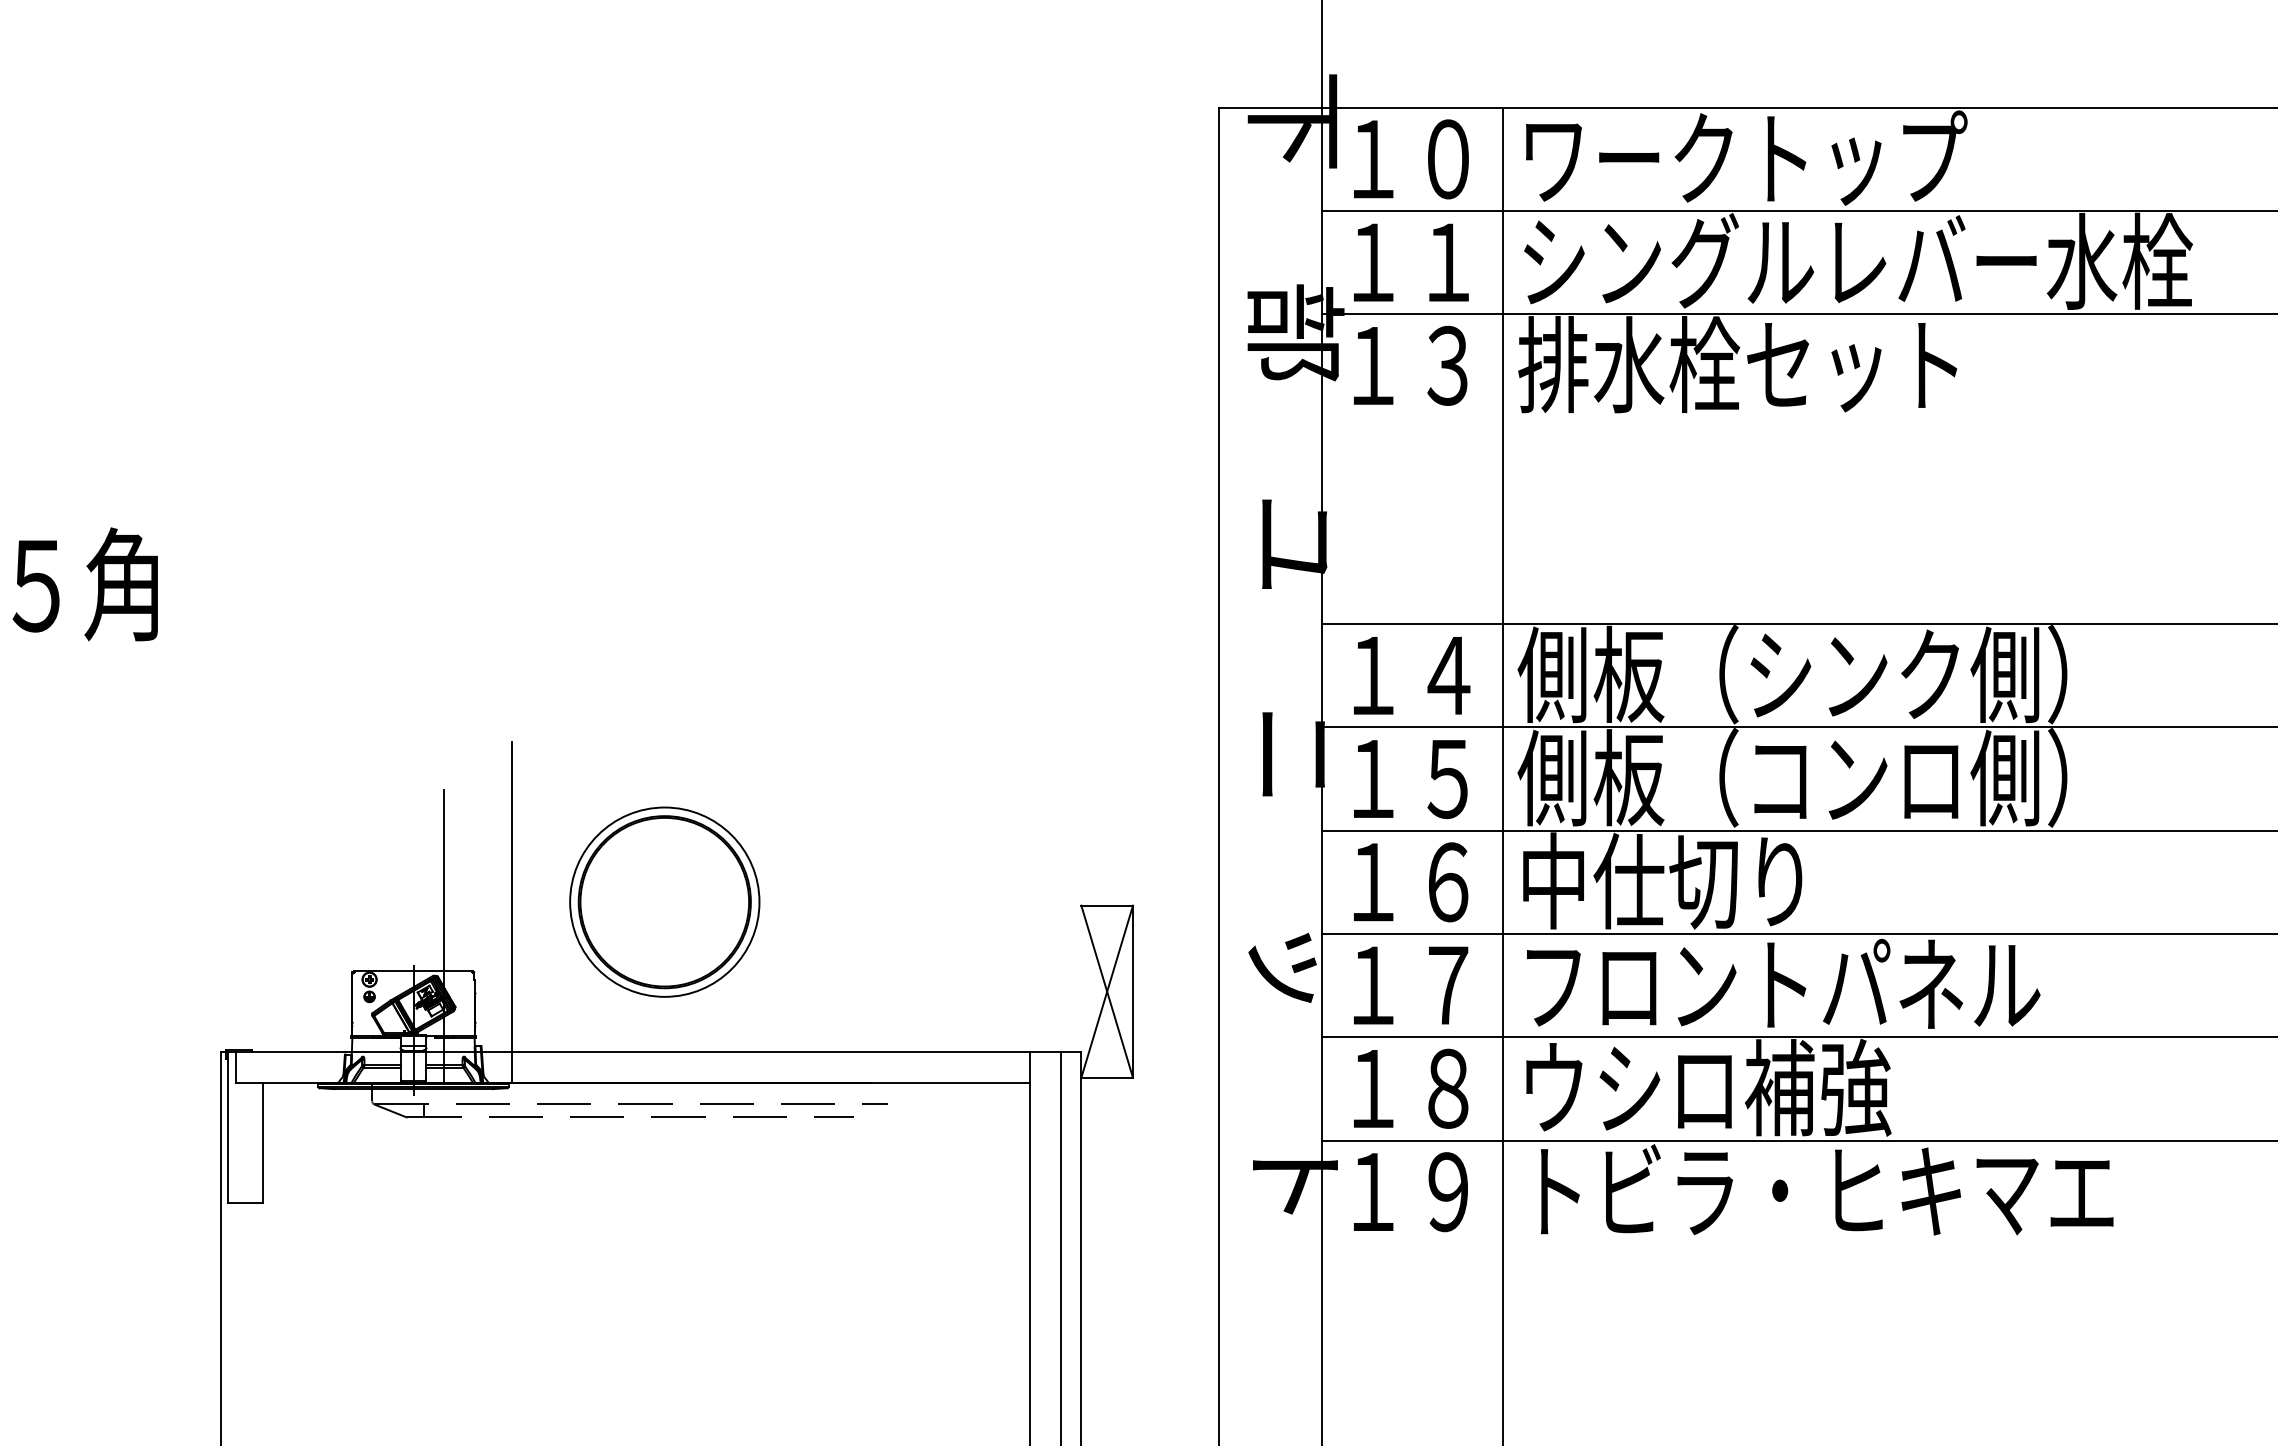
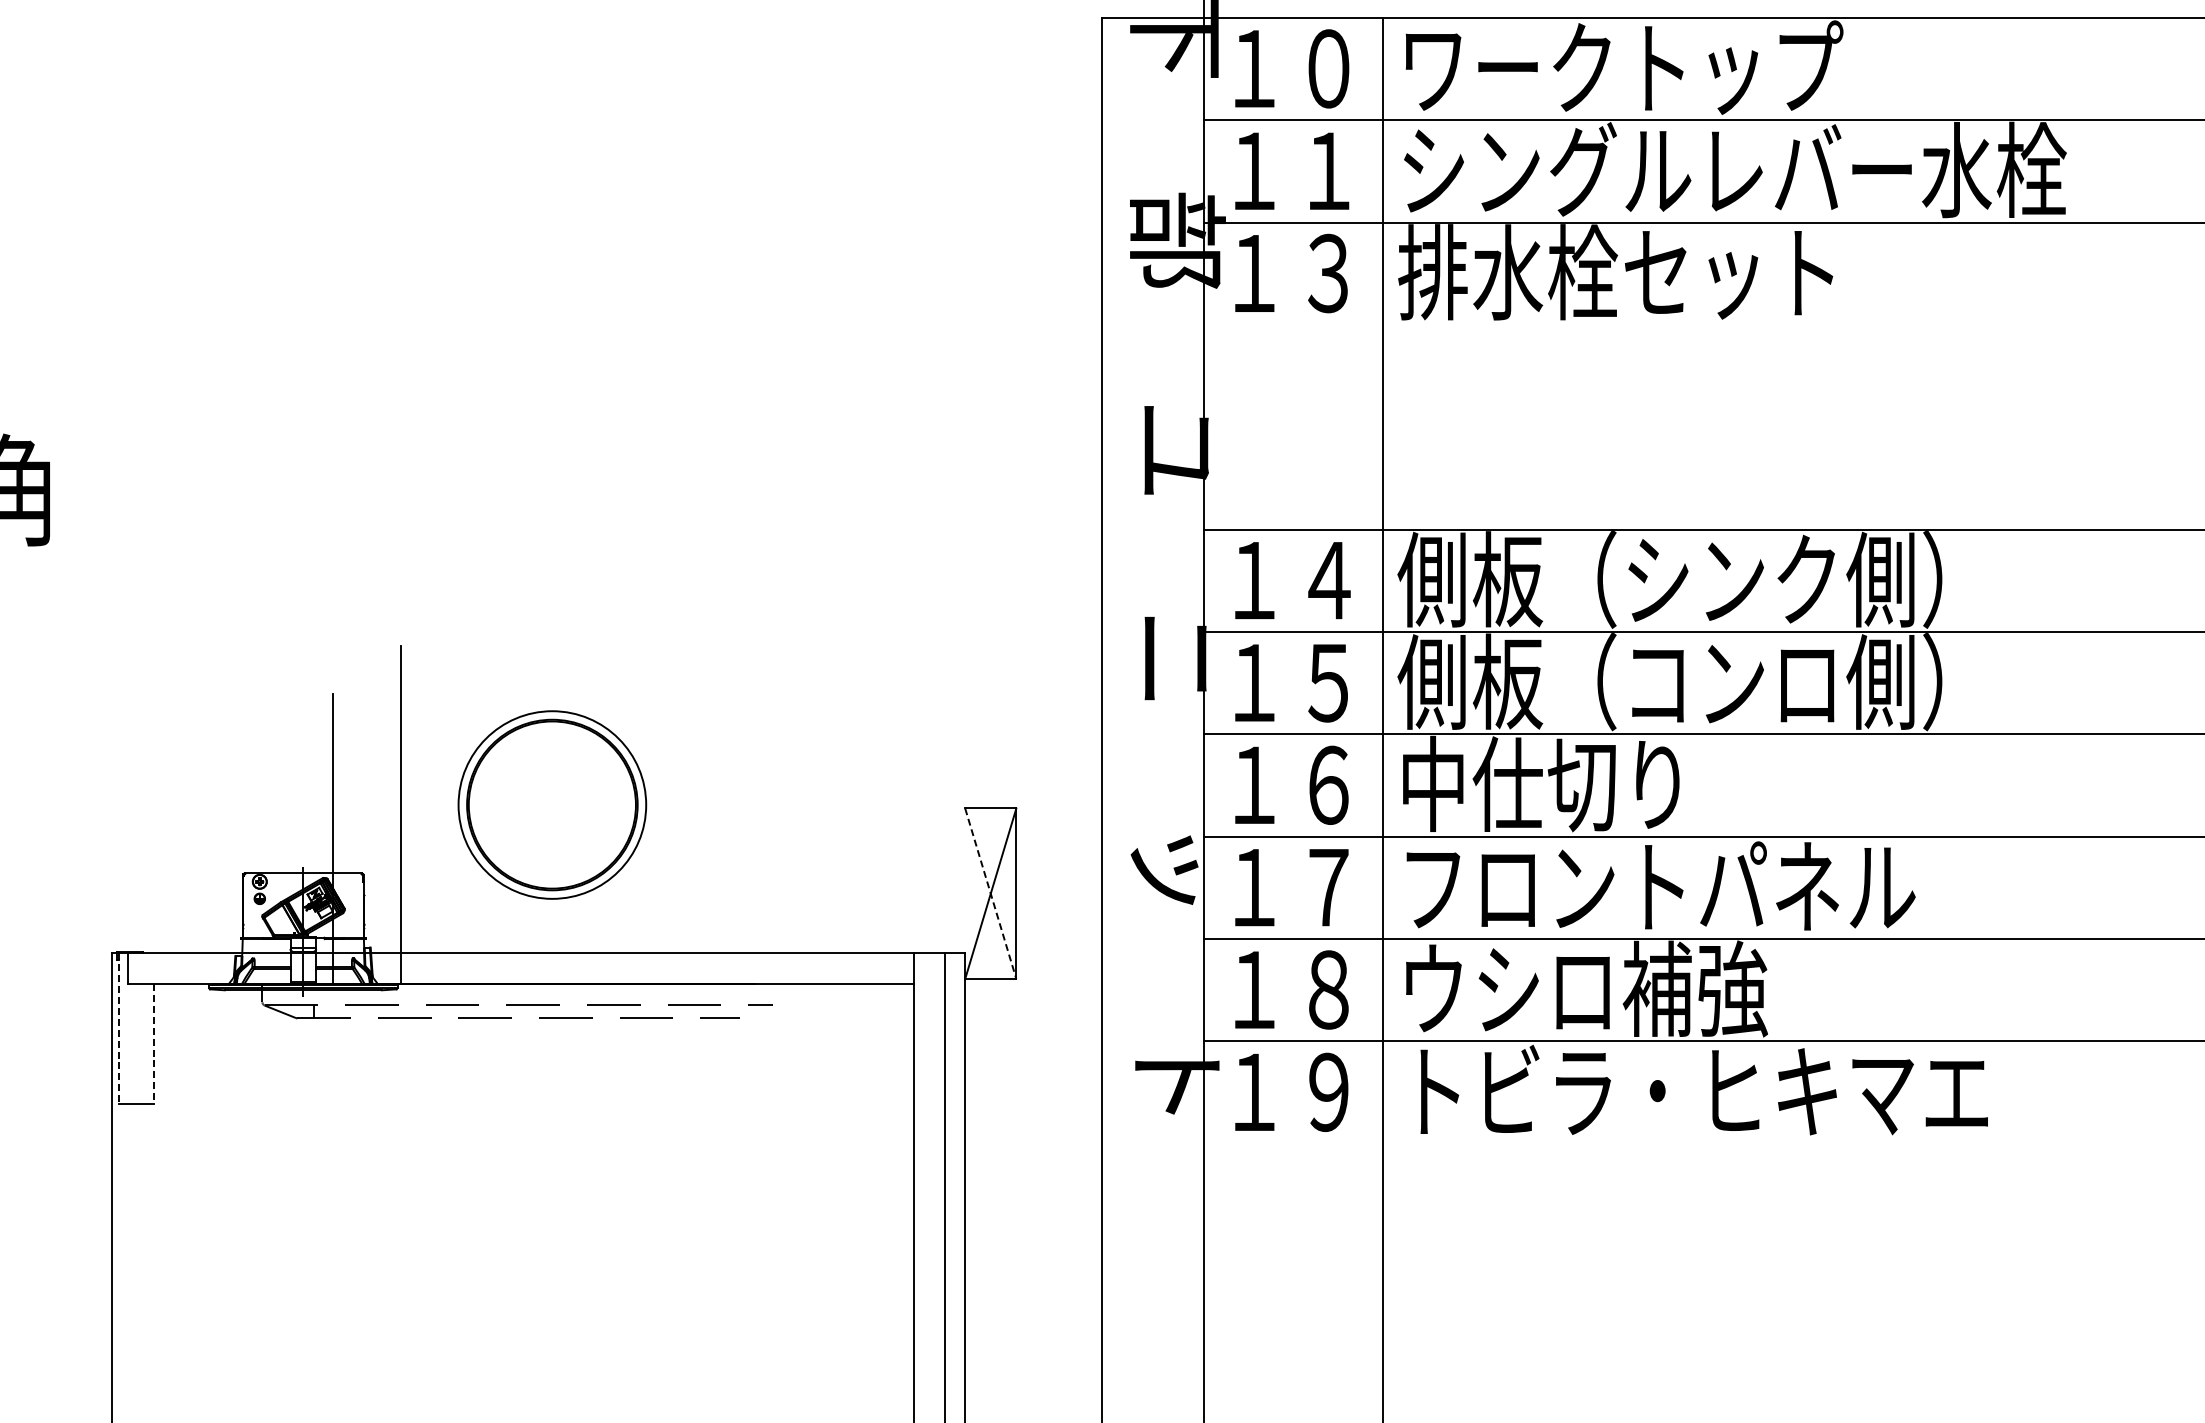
line: (1107, 991) -> (991, 893), solid -> dashed
line: (227, 1127) -> (119, 1028), solid -> dashed
line: (262, 1143) -> (153, 1044), solid -> dashed

